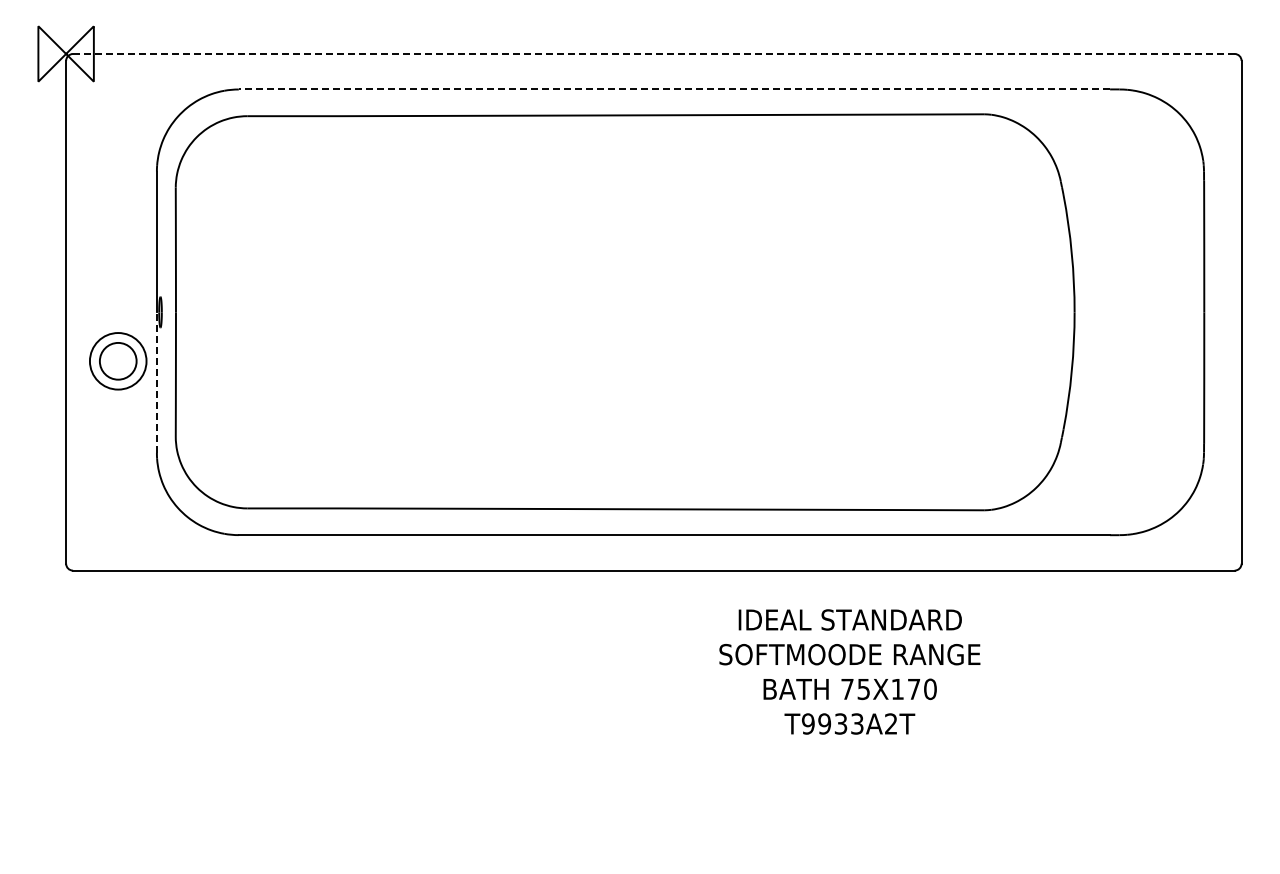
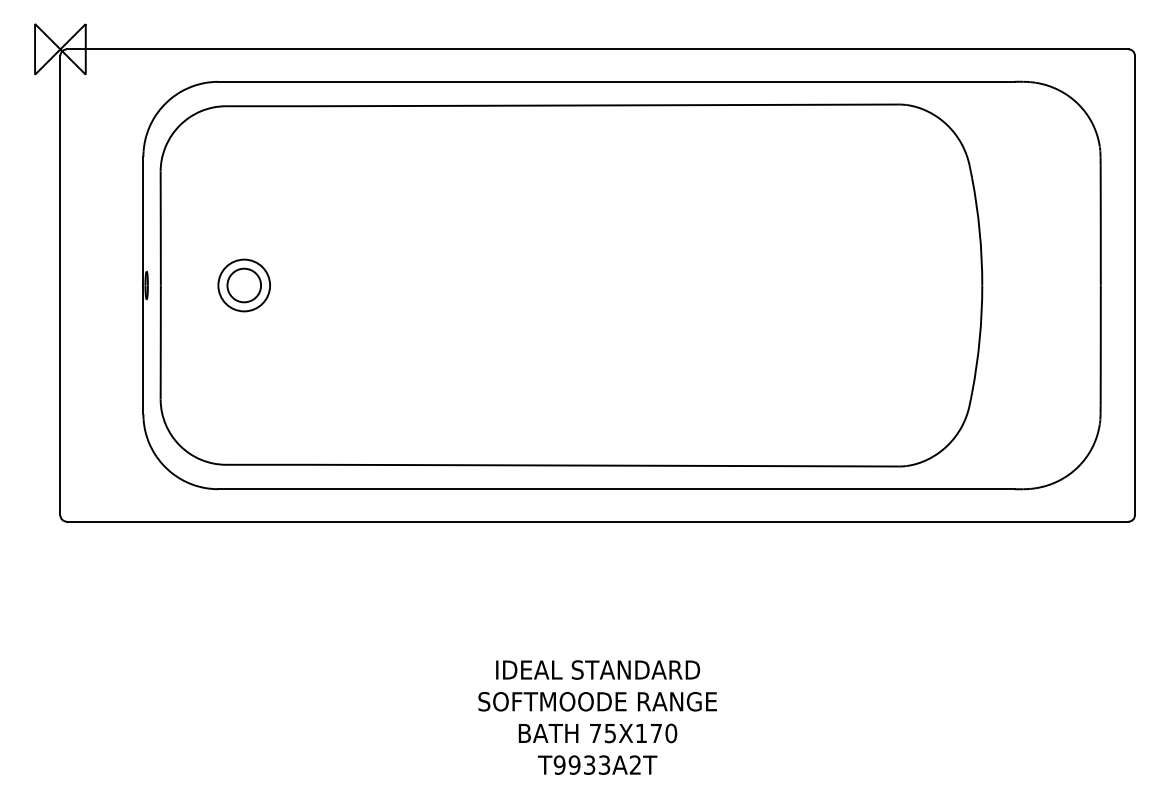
line: (653, 53) -> (597, 48), dashed -> solid
line: (674, 89) -> (616, 81), dashed -> solid
part: (118, 361) -> (244, 285), moved
line: (156, 382) -> (143, 349), dashed -> solid
text: (849, 671) -> (597, 717), moved

